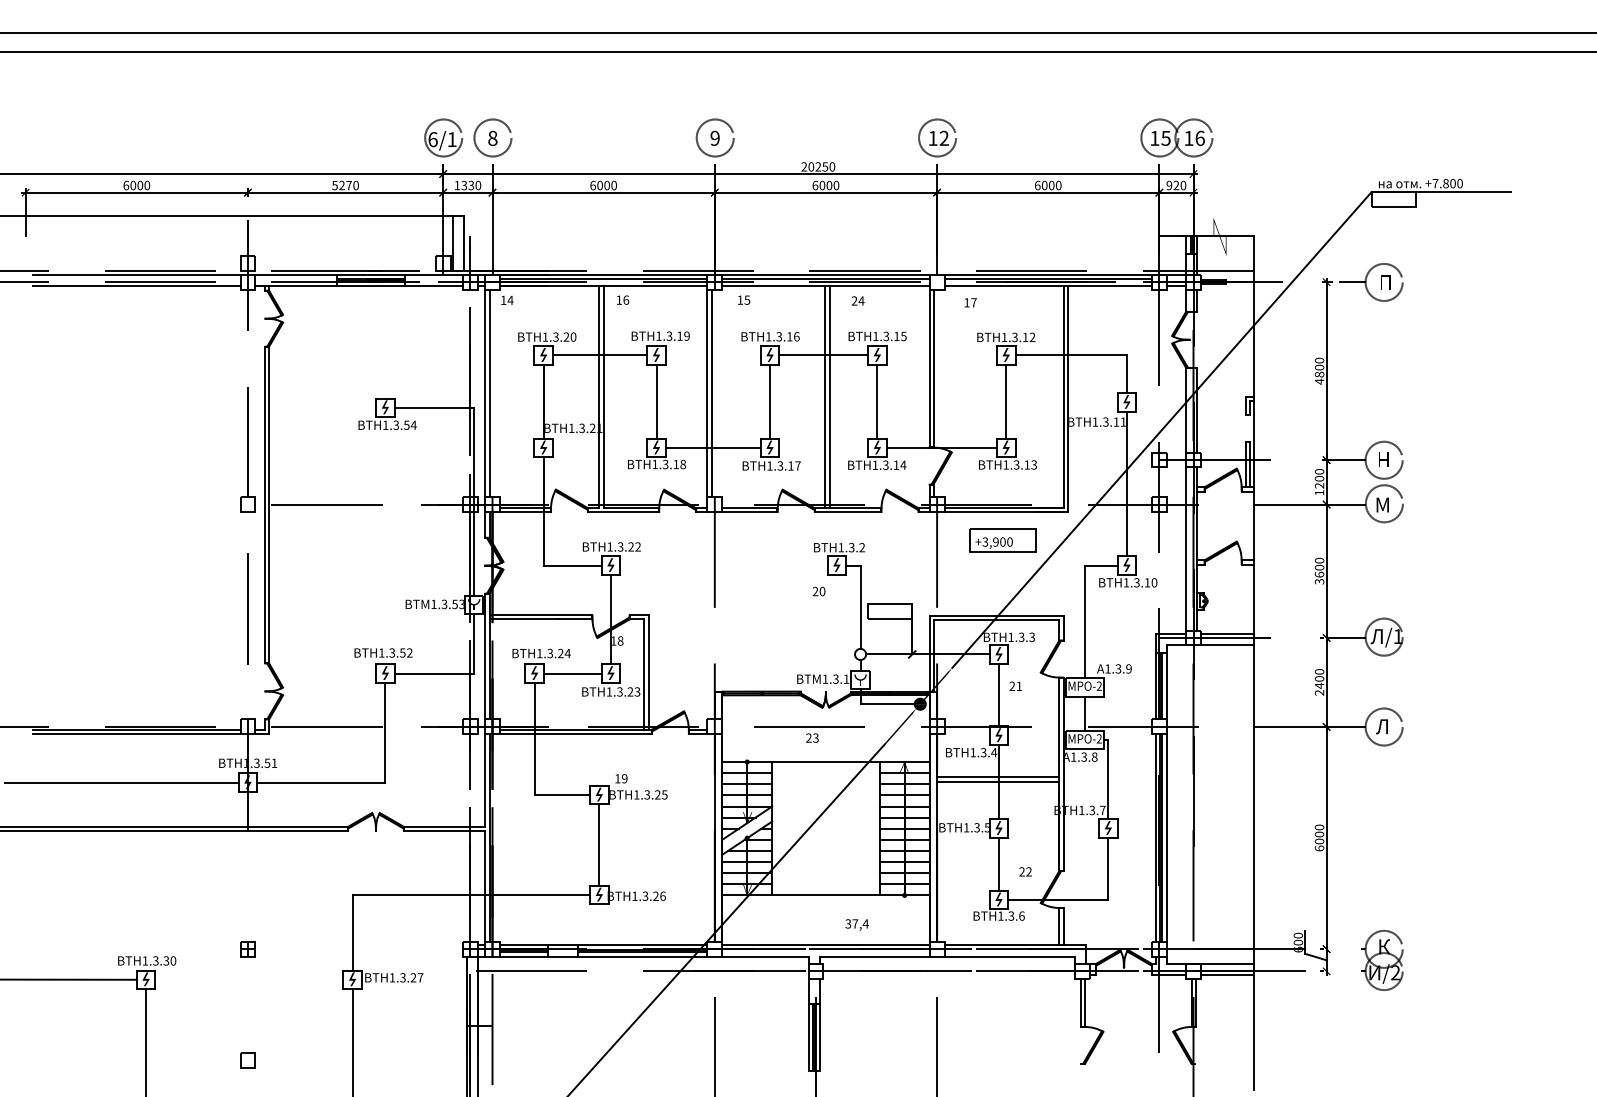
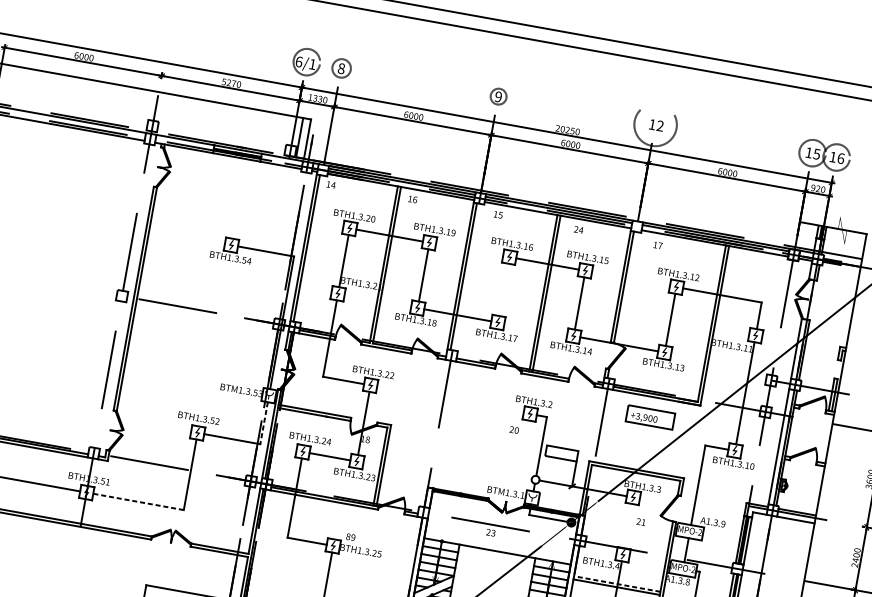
circle: (492, 137) -> (341, 68), size x0.7
circle: (714, 137) -> (498, 96), size x0.6
circle: (937, 137) -> (655, 124), size x1.6
line: (770, 401) -> (504, 289), removed
line: (474, 643) -> (264, 423), solid -> dashed
line: (999, 694) -> (628, 525), removed
line: (997, 777) -> (616, 584), solid -> dashed
text: (617, 778) -> (348, 536), 19 -> 89
line: (320, 782) -> (137, 501), solid -> dashed

